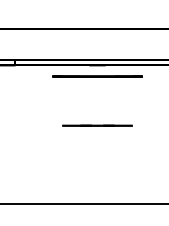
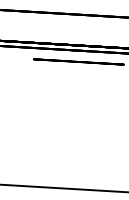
line: (97, 125) -> (75, 110), removed

